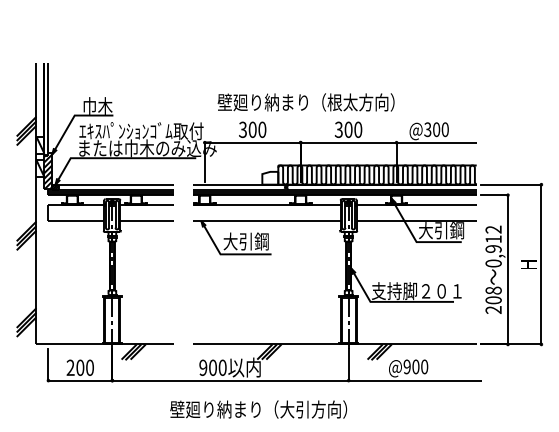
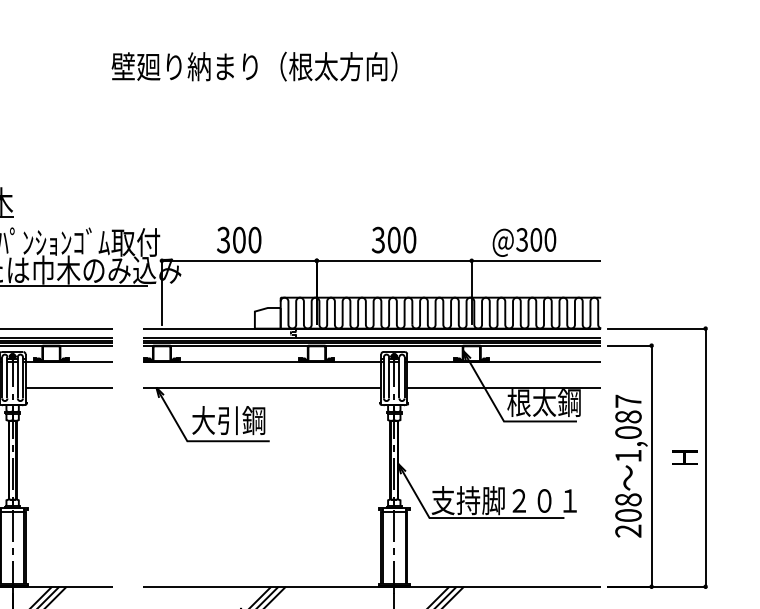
text: (305, 102) -> (253, 66), moved
text: (433, 230) -> (531, 402), 大引鋼 -> 根太鋼
text: (493, 246) -> (628, 428), 0,912 -> 1,087

